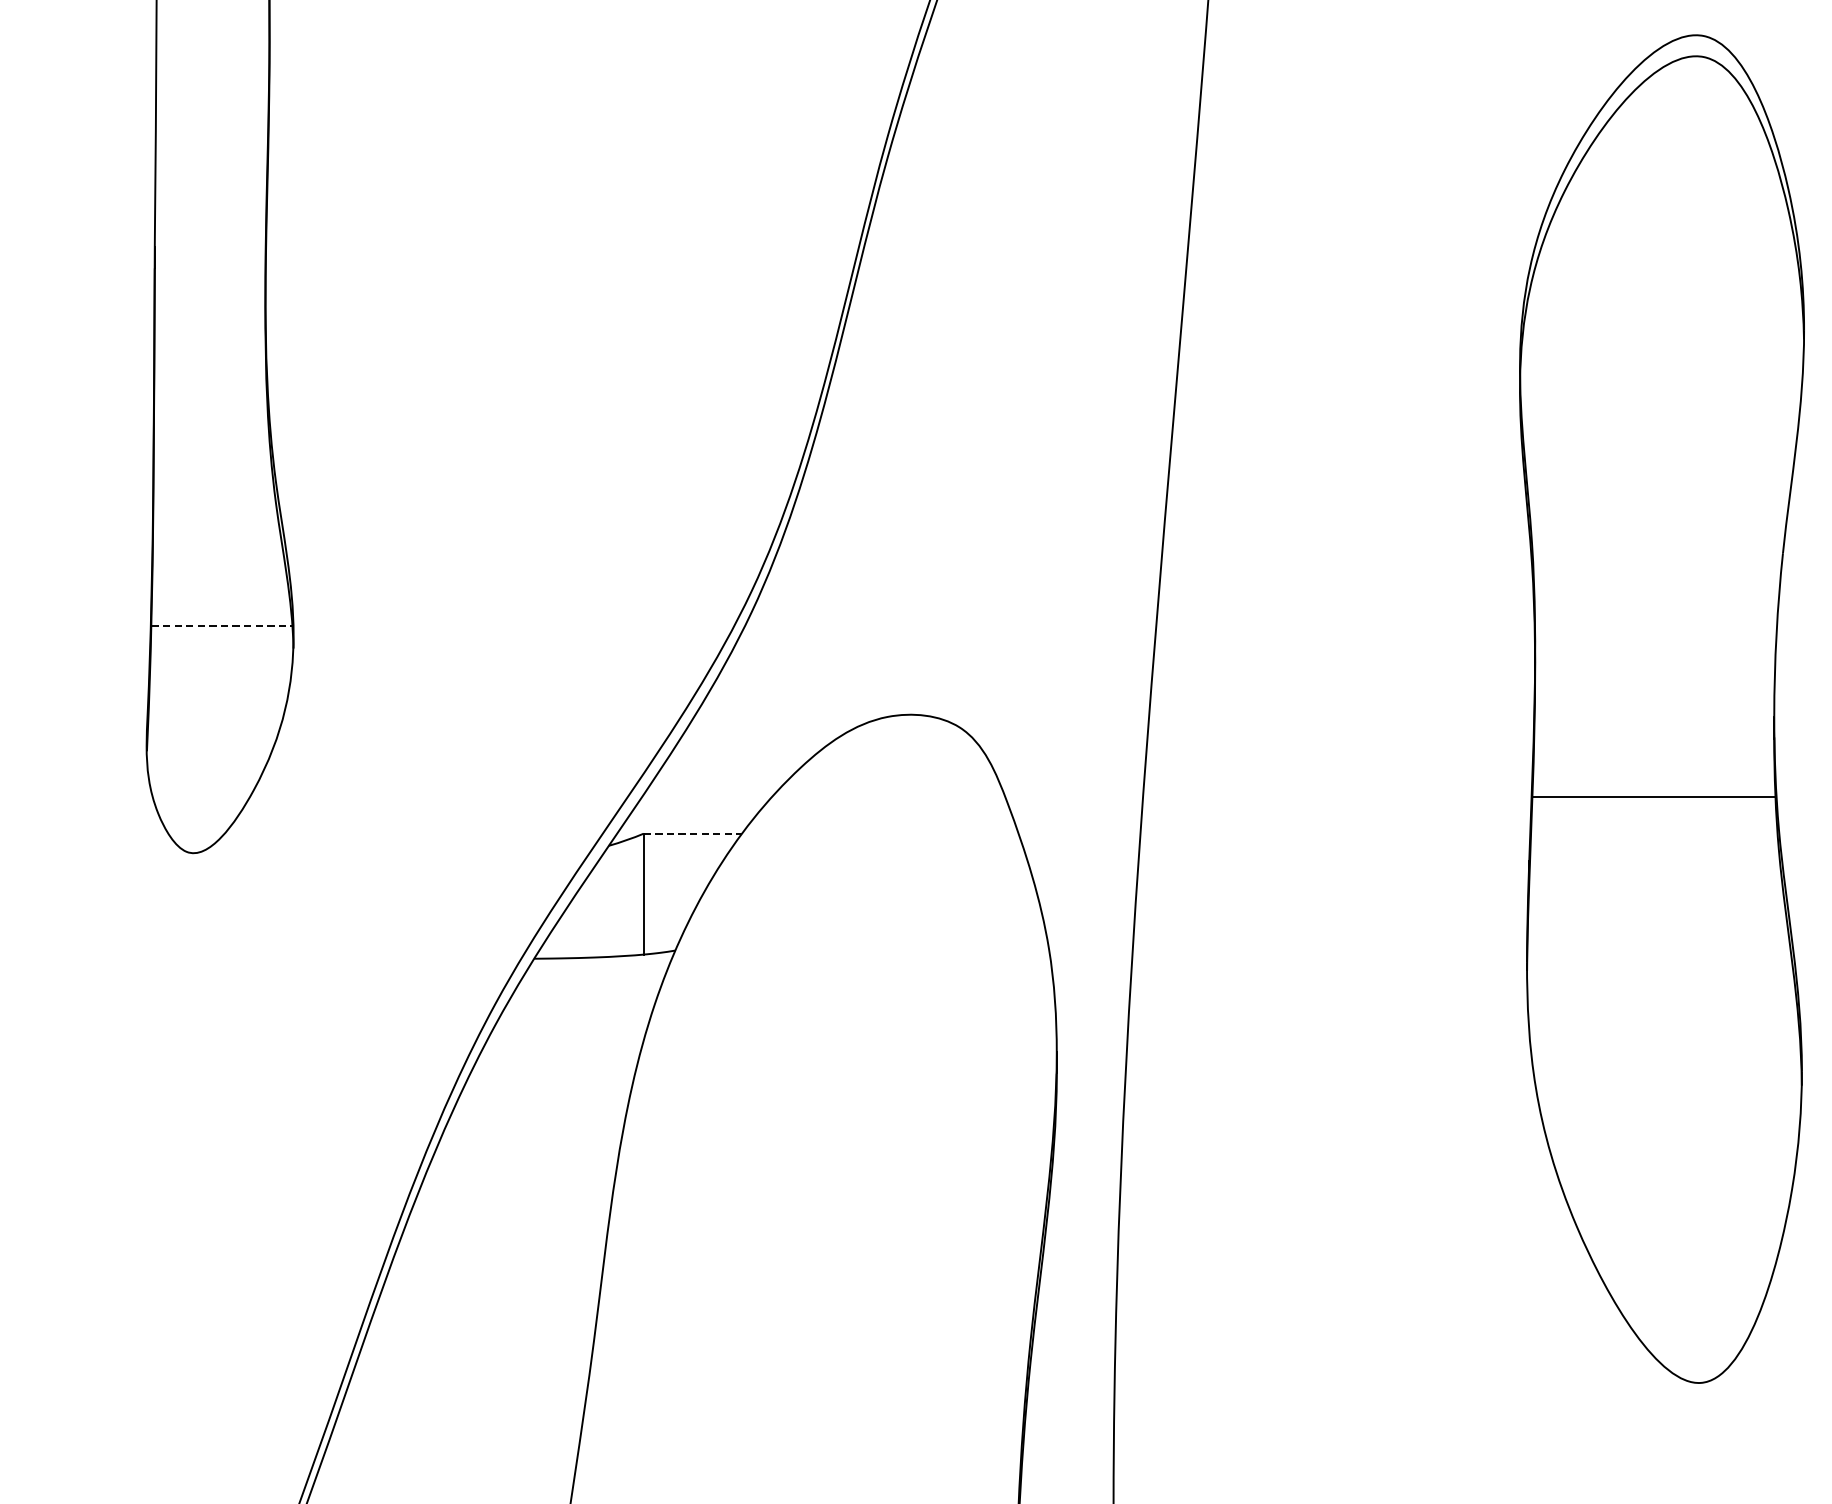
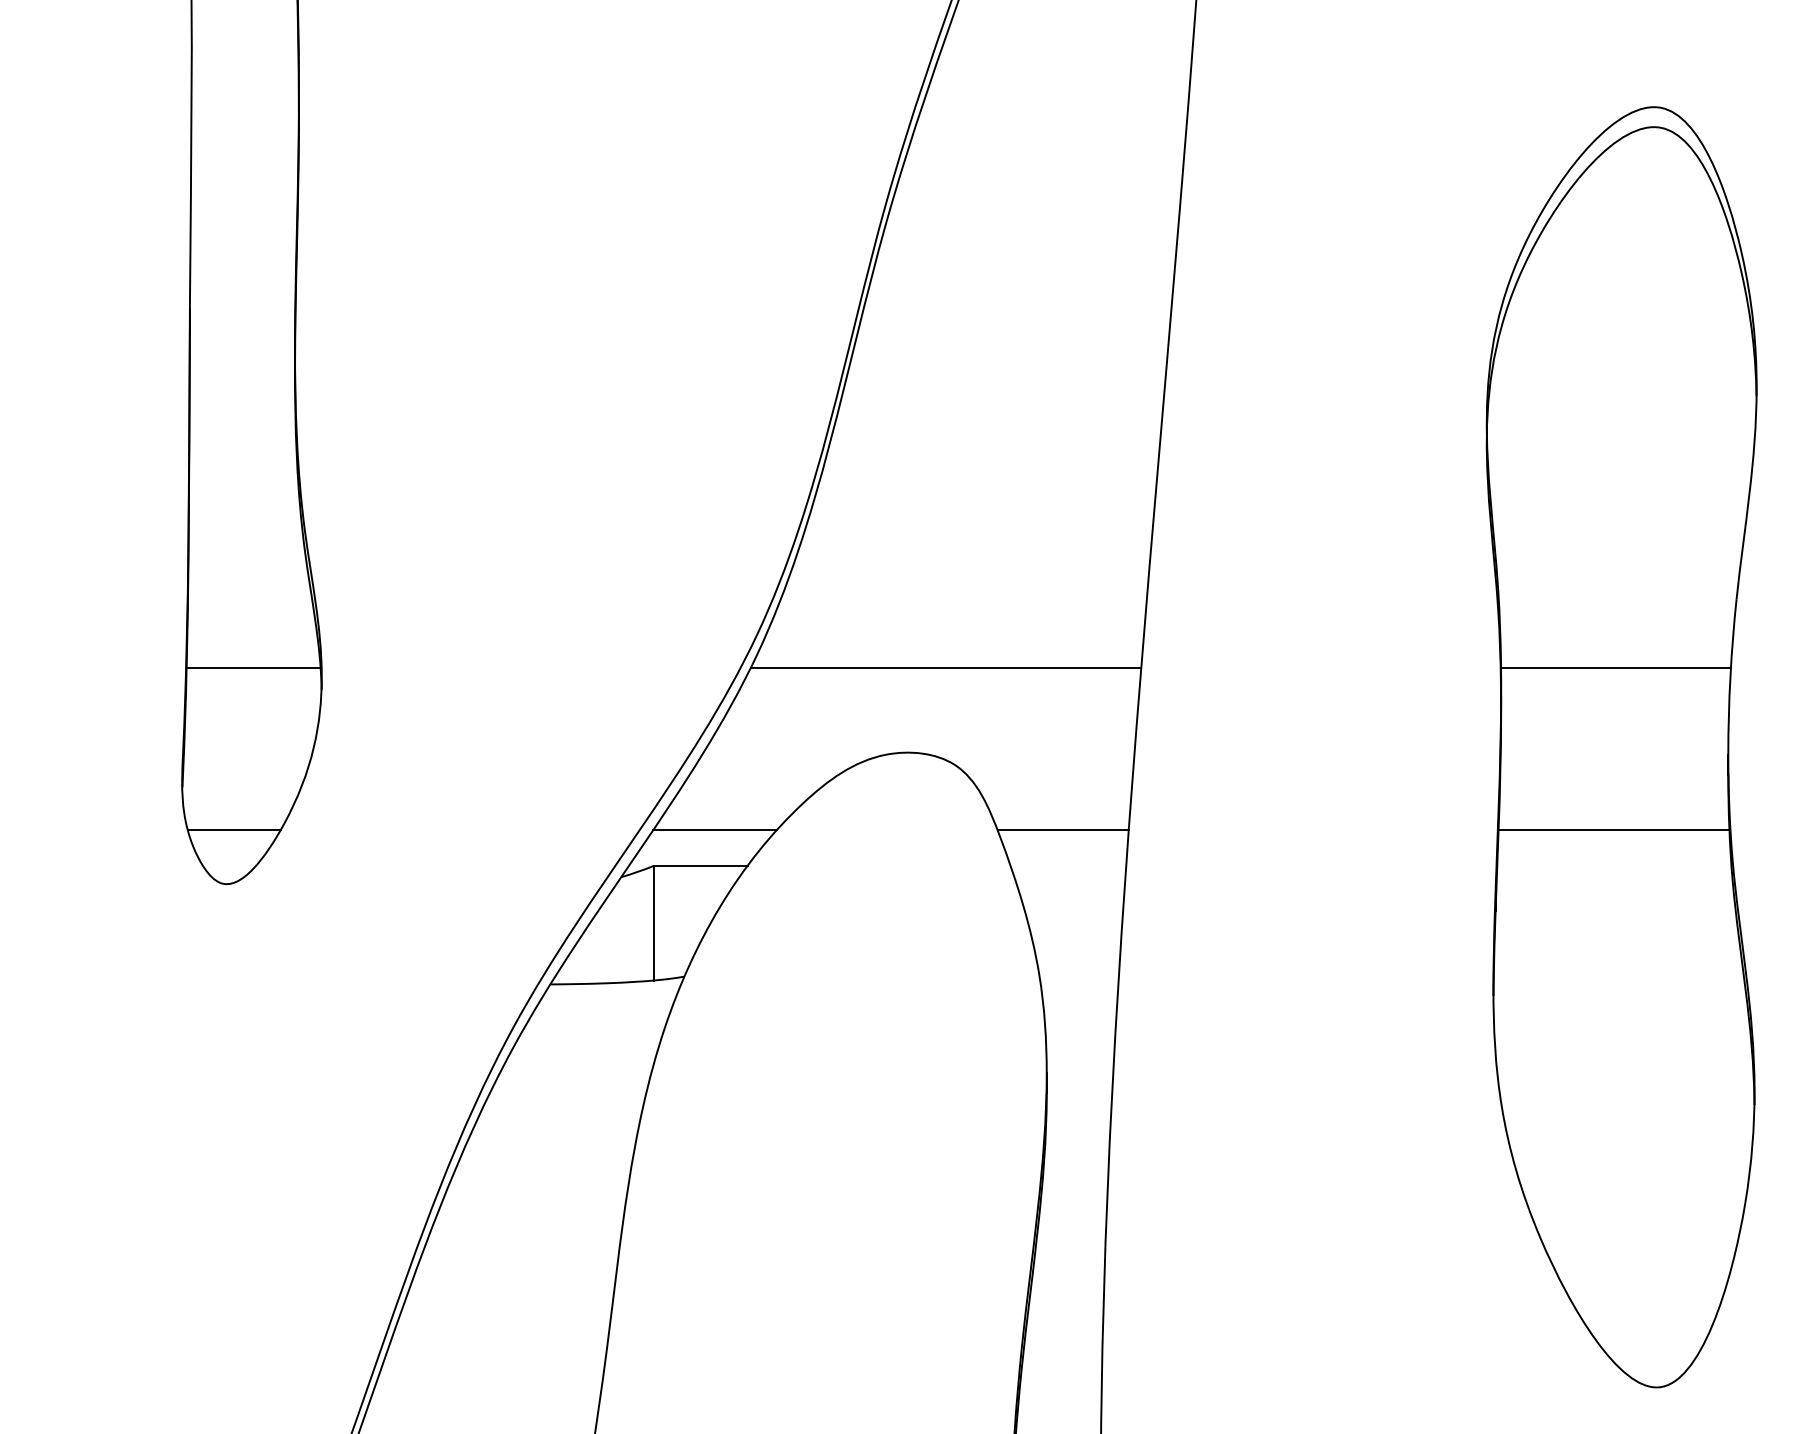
line: (222, 626) -> (254, 668), dashed -> solid
line: (950, 626) -> (945, 668), added
line: (1655, 626) -> (1615, 668), added
line: (200, 796) -> (233, 830), added
line: (707, 796) -> (714, 830), added
line: (1073, 796) -> (1062, 830), added
line: (692, 833) -> (700, 865), dashed -> solid

